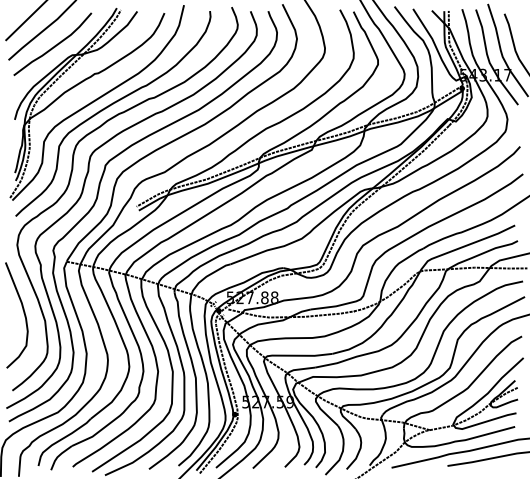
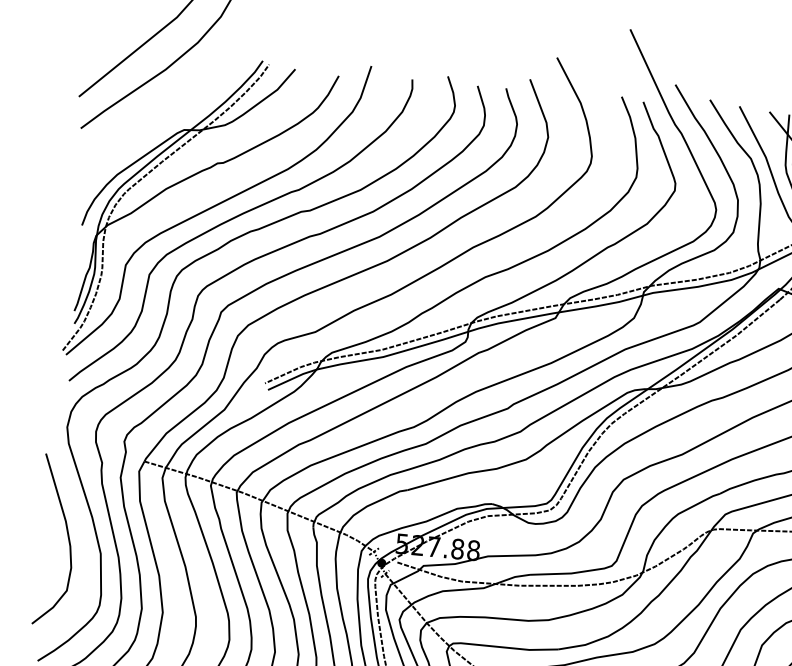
curve: (54, 45) -> (156, 111), removed

